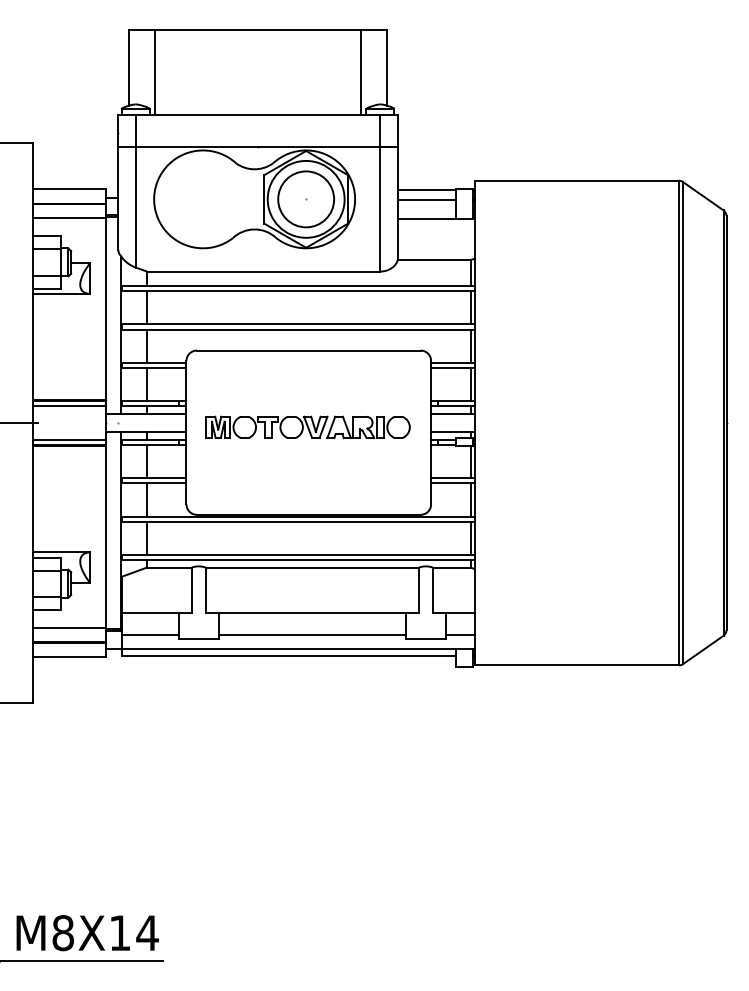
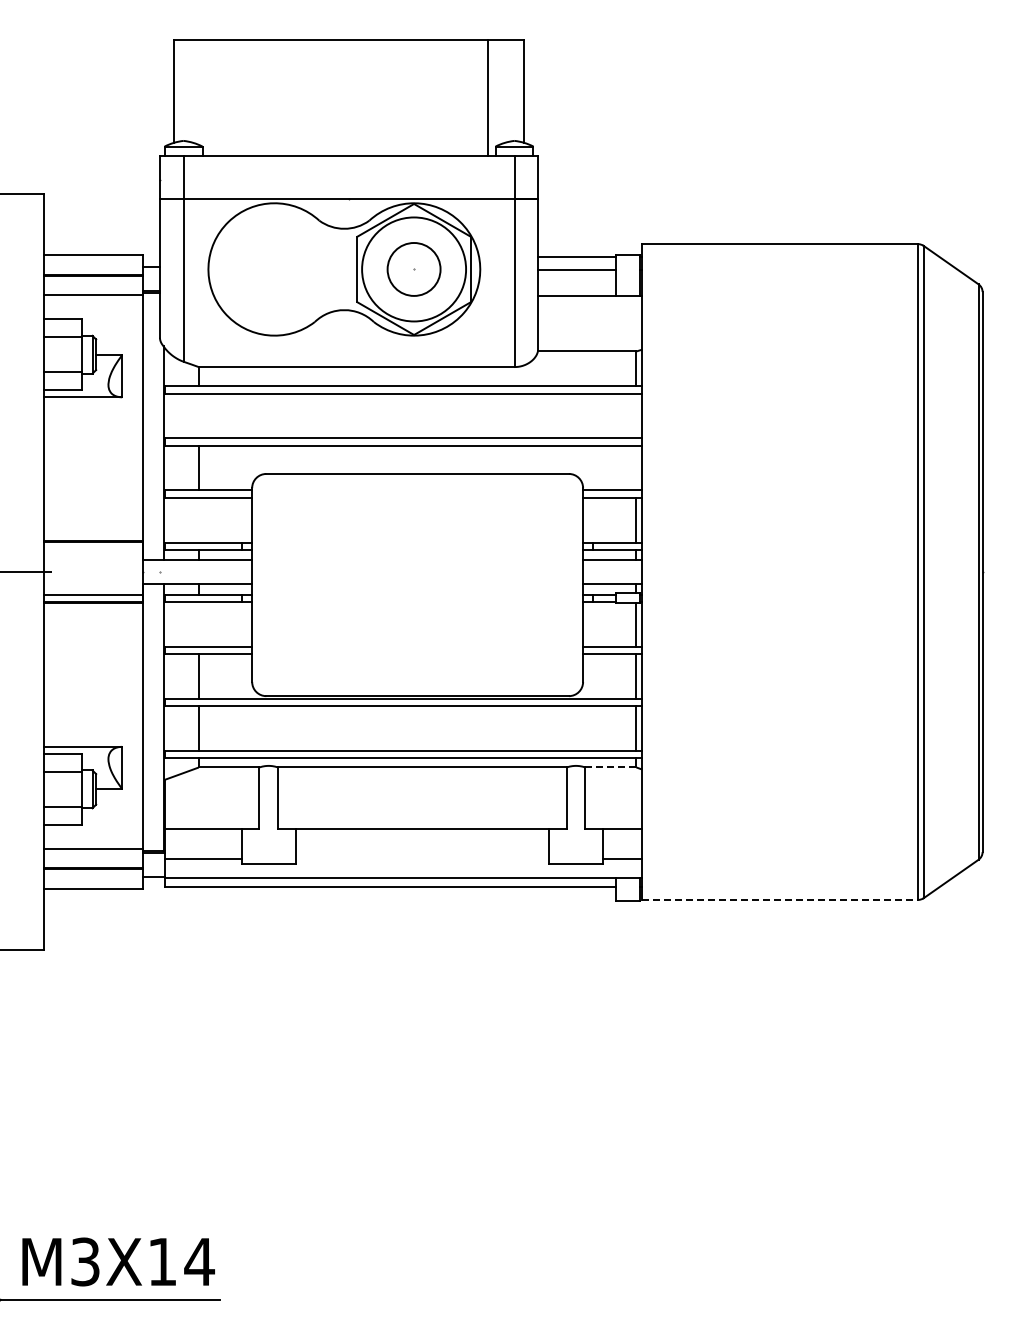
line: (154, 72) -> (209, 98), removed
circle: (305, 199) -> (413, 269), size x0.7
line: (146, 307) -> (198, 415), removed
line: (470, 307) -> (636, 415), removed
line: (470, 345) -> (636, 467), removed
line: (146, 384) -> (198, 519), removed
line: (69, 405) -> (93, 548), removed
part: (307, 427) -> (416, 577), removed
line: (146, 461) -> (198, 623), removed
line: (451, 567) -> (610, 767), solid -> dashed
line: (311, 635) -> (421, 859), removed
line: (577, 665) -> (780, 899), solid -> dashed
text: (63, 932) -> (85, 1261), M8X14 -> M3X14

